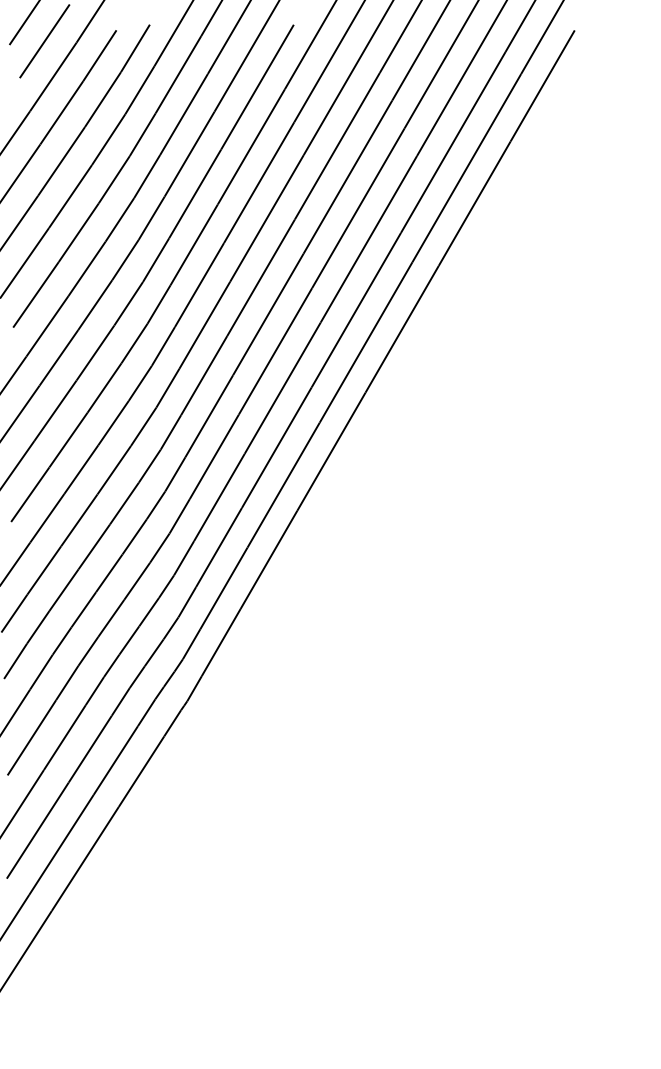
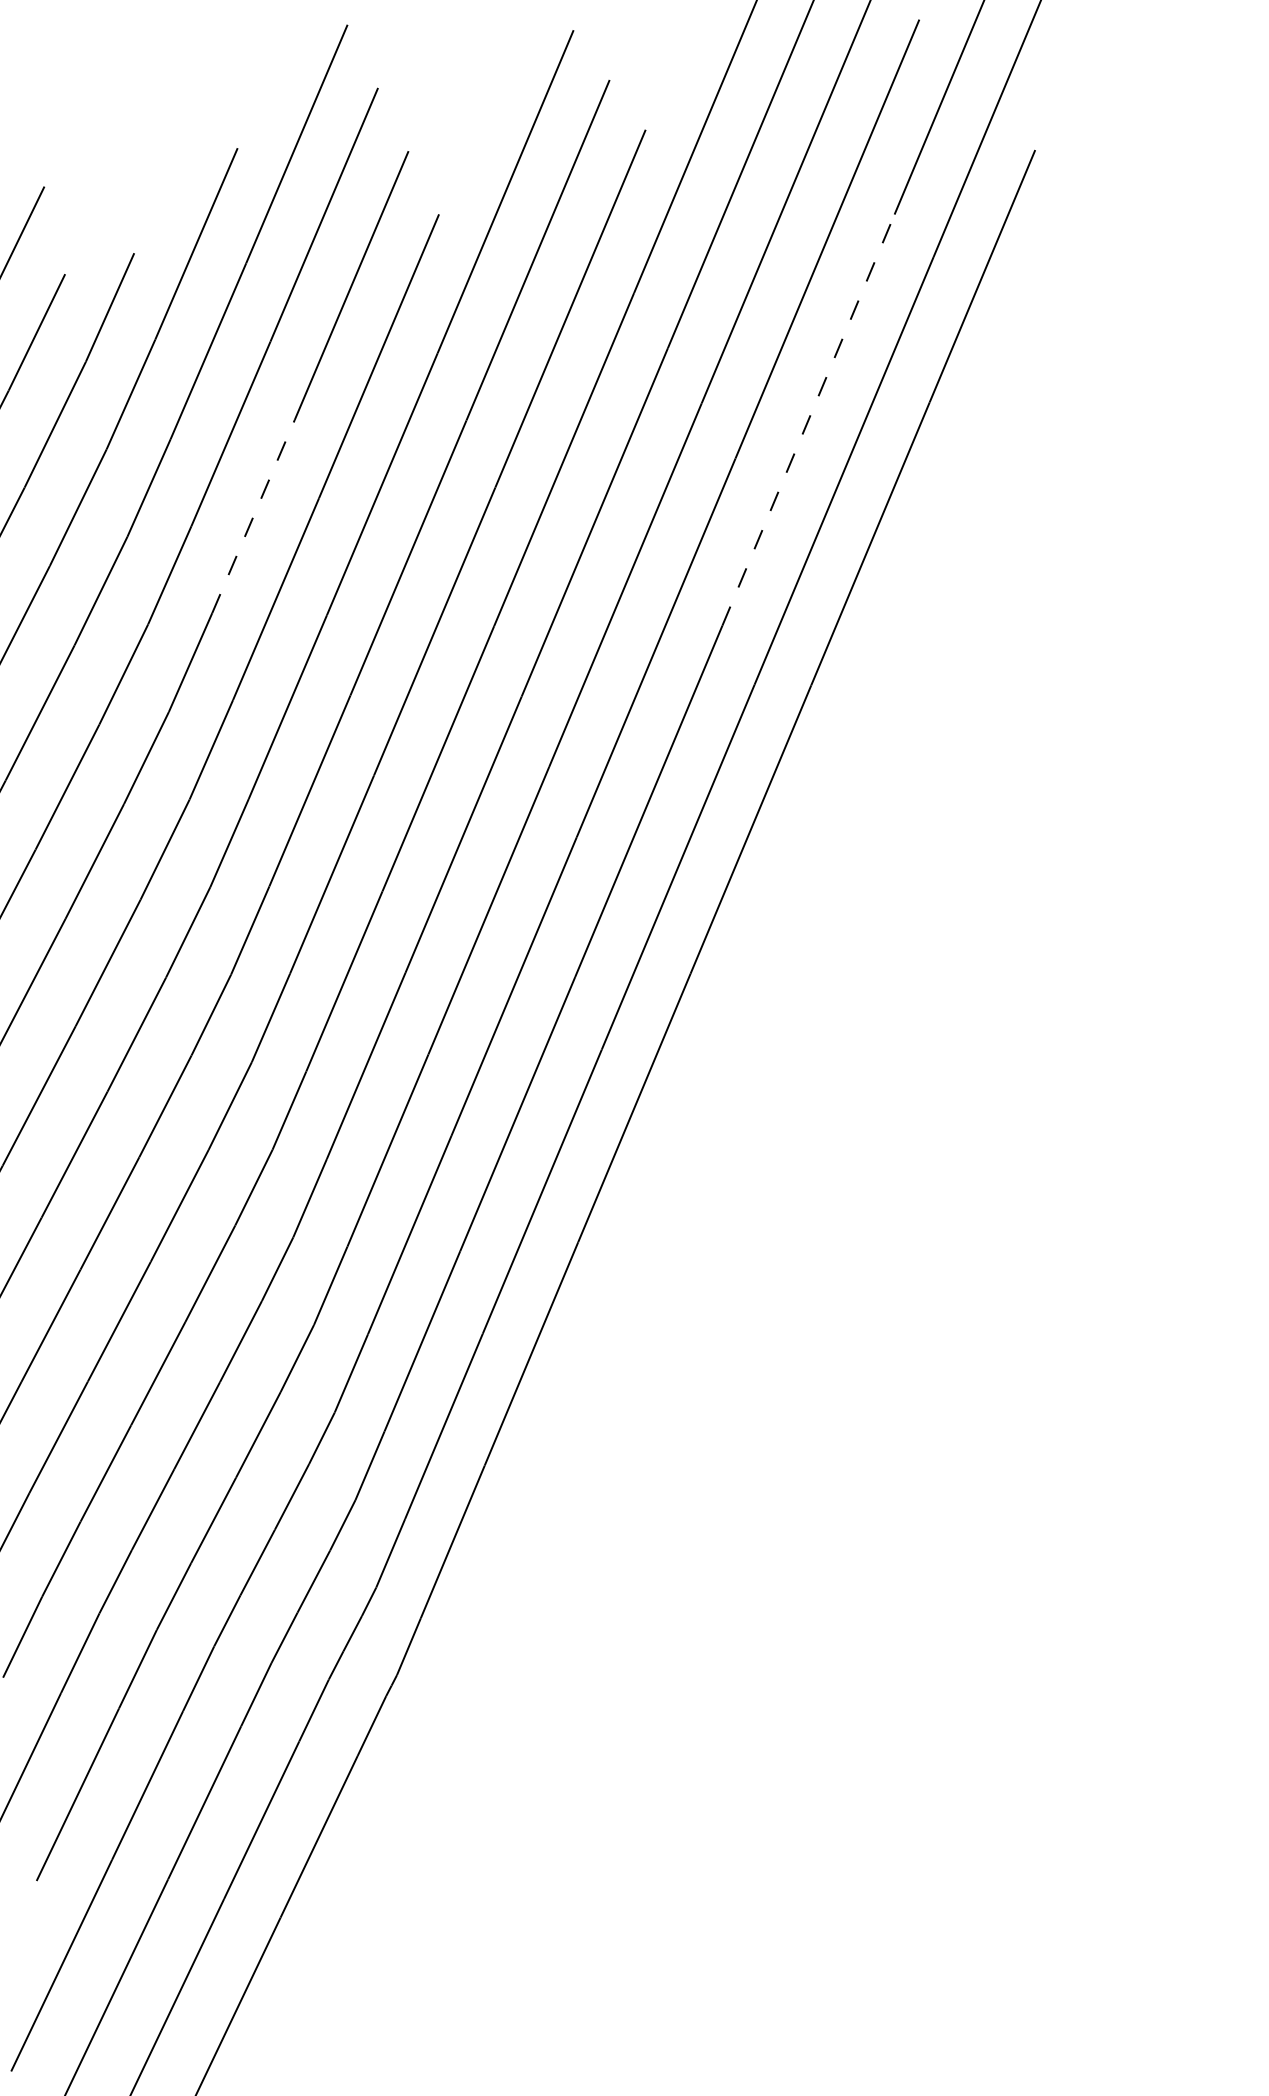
line: (453, 142) -> (808, 420), solid -> dashed
line: (189, 153) -> (253, 515), solid -> dashed

